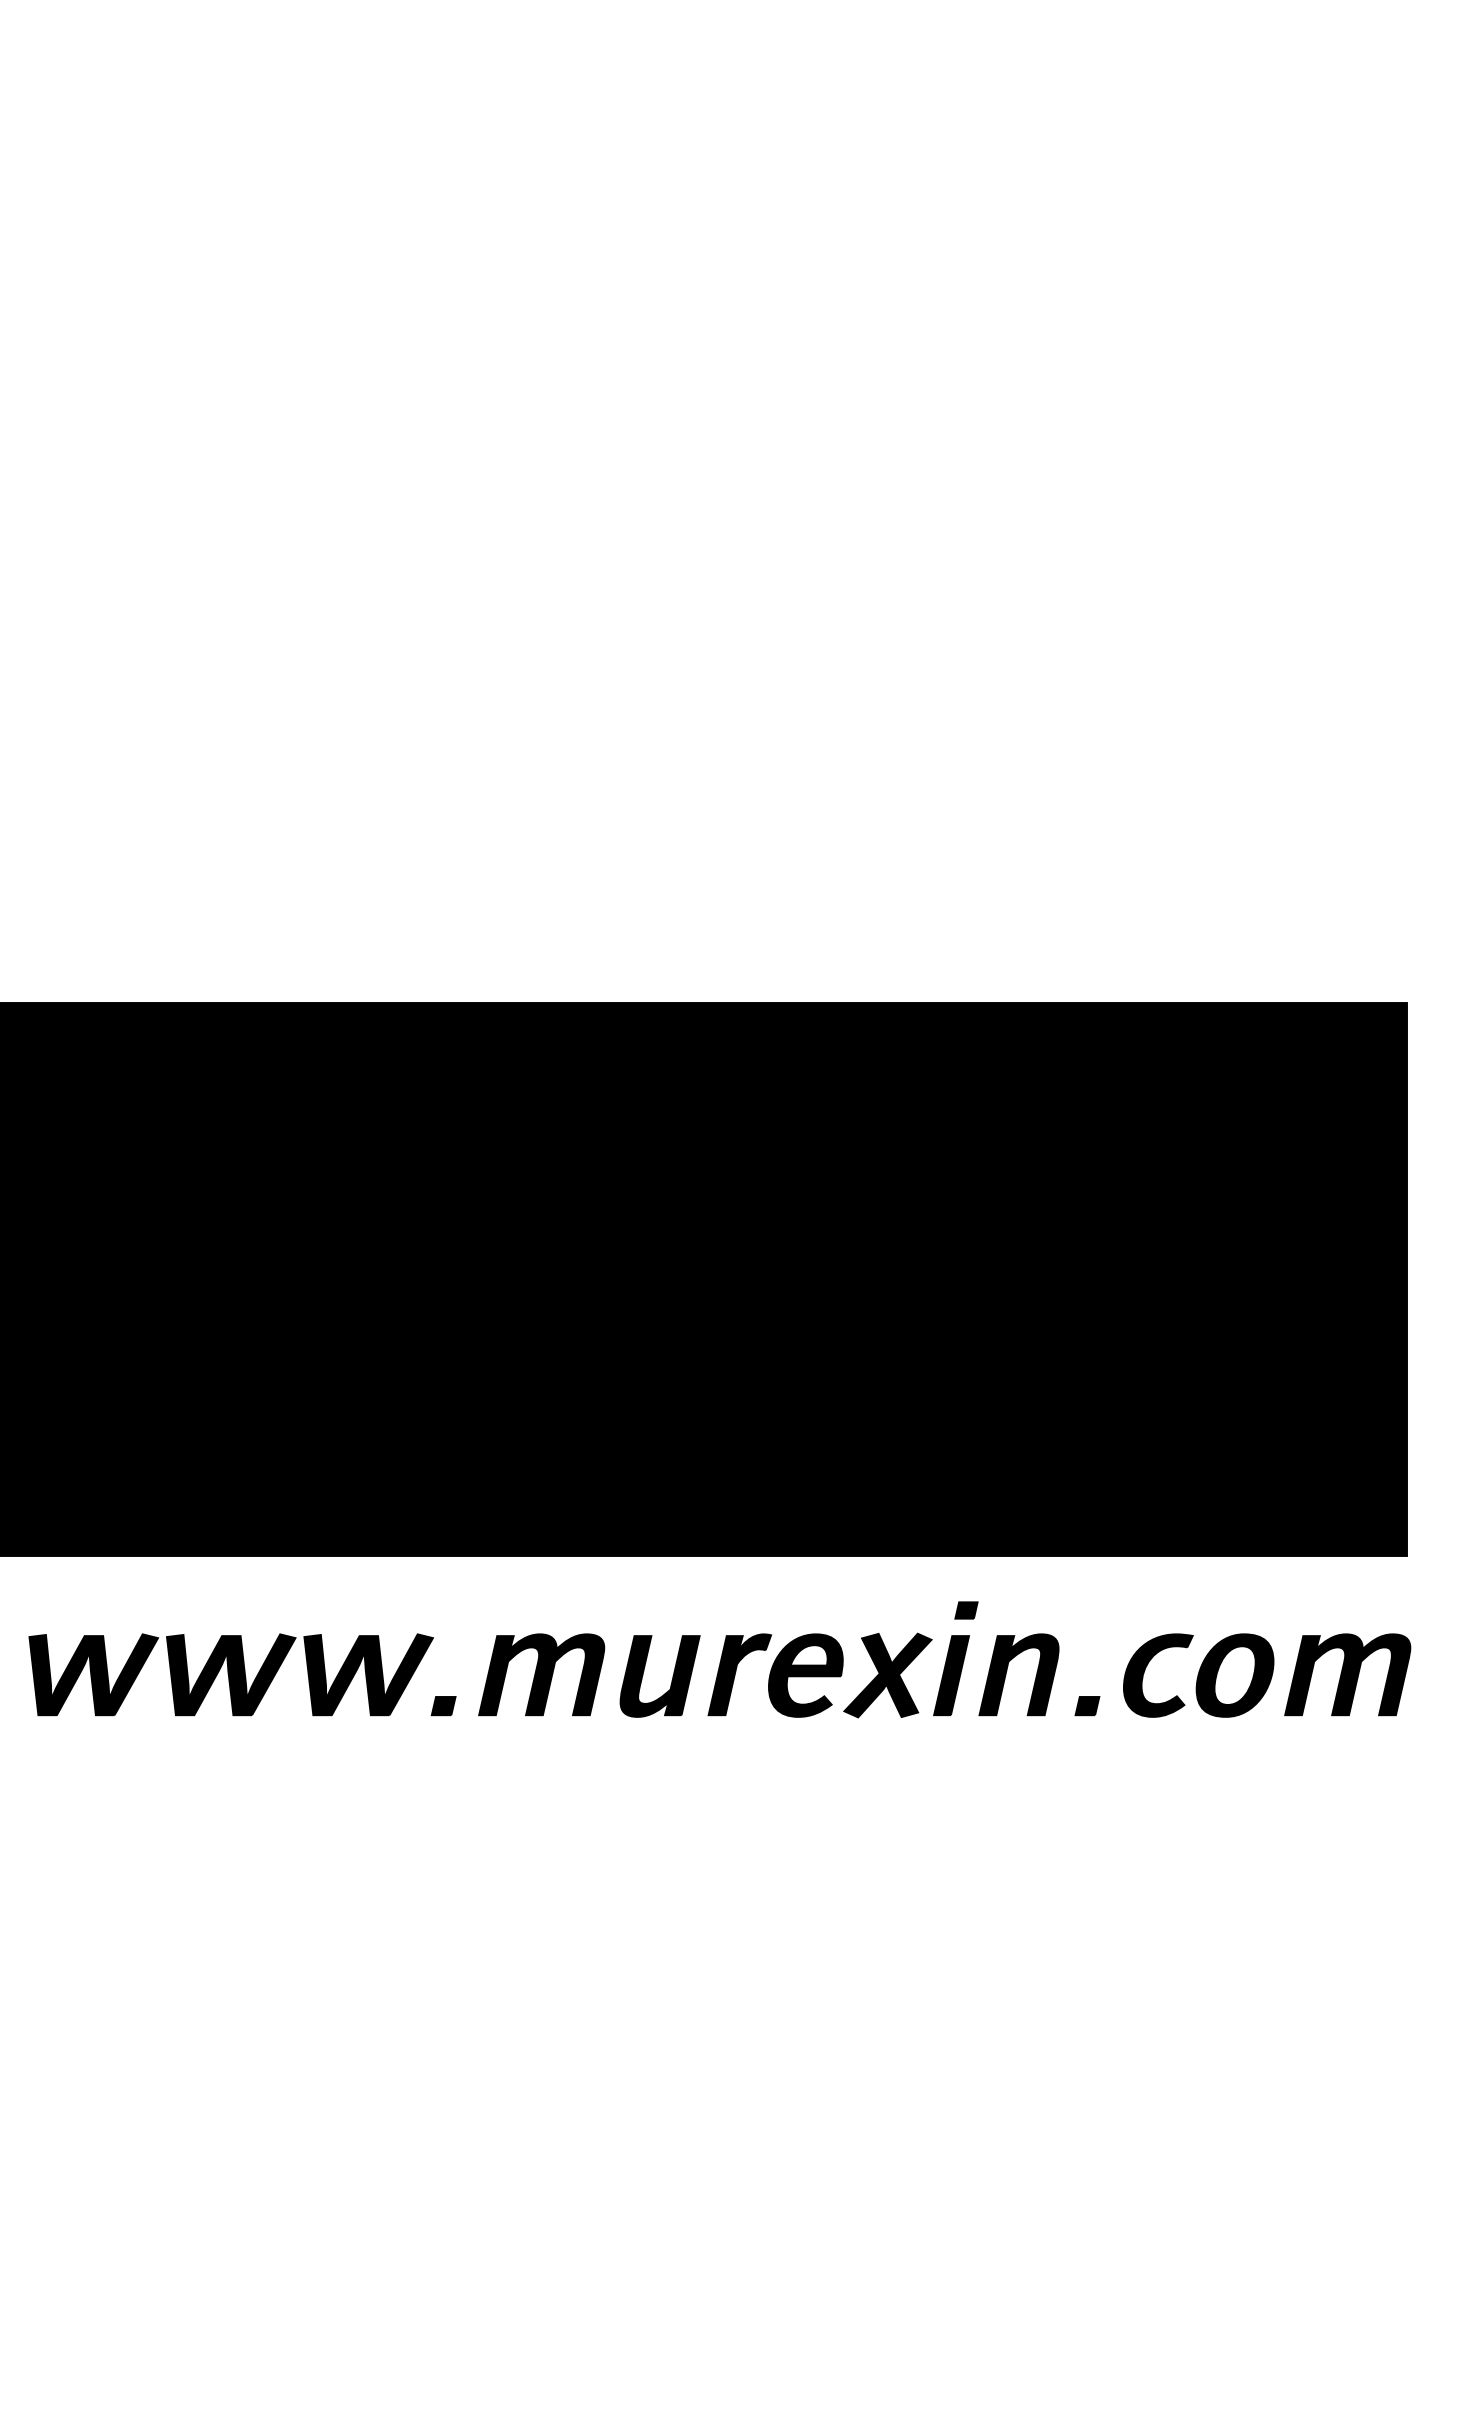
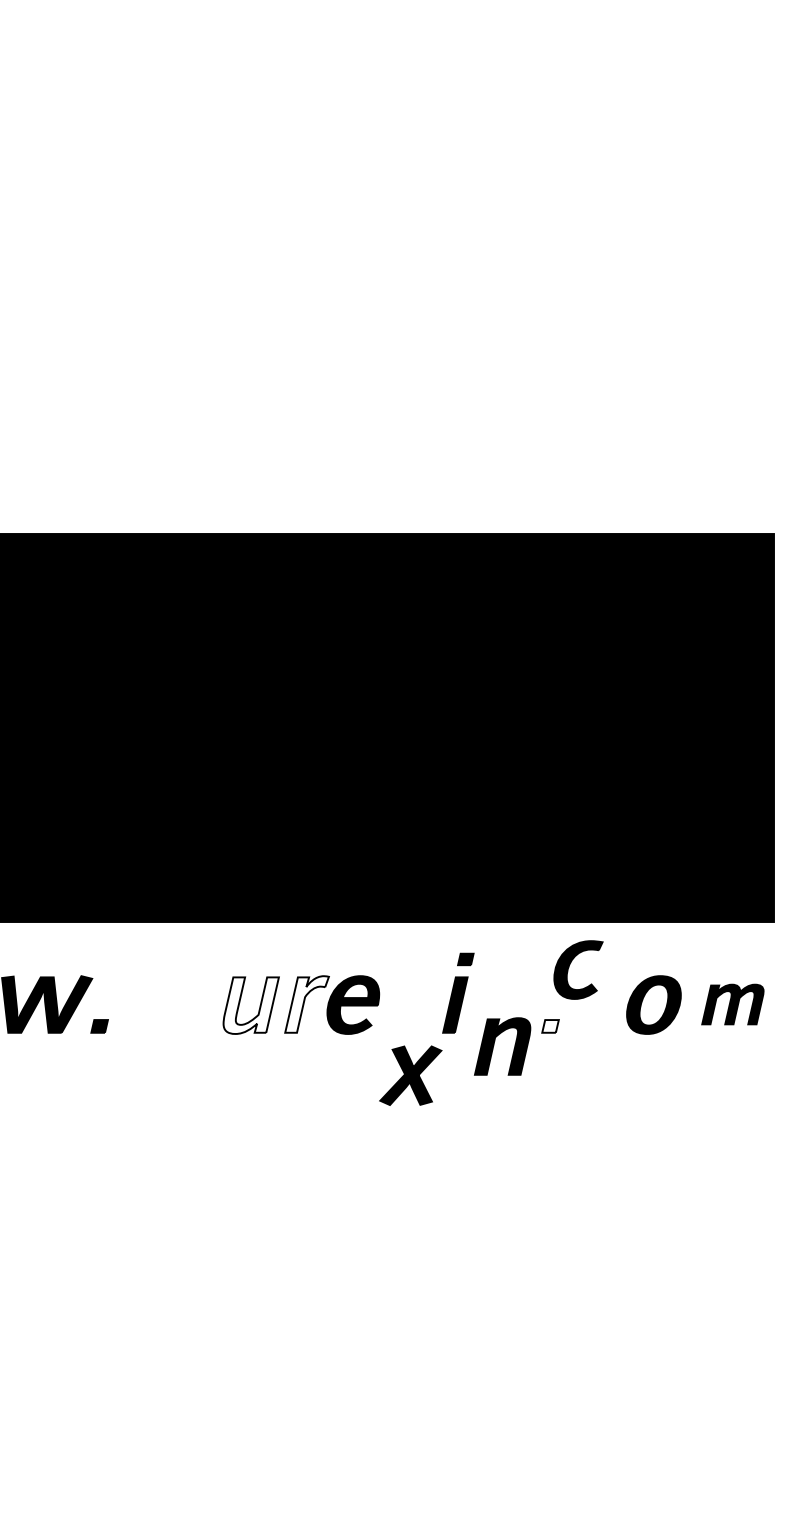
part: (1145, 1670) -> (569, 966), moved
part: (1007, 1671) -> (494, 1044), moved
part: (541, 1674) -> (168, 1004), removed
fill: (739, 1674) -> (306, 1004), removed
part: (1347, 1674) -> (732, 1004), size x0.7
part: (887, 1675) -> (410, 1075), moved
fill: (659, 1676) -> (250, 1005), removed
fill: (1087, 1706) -> (550, 1026), removed

